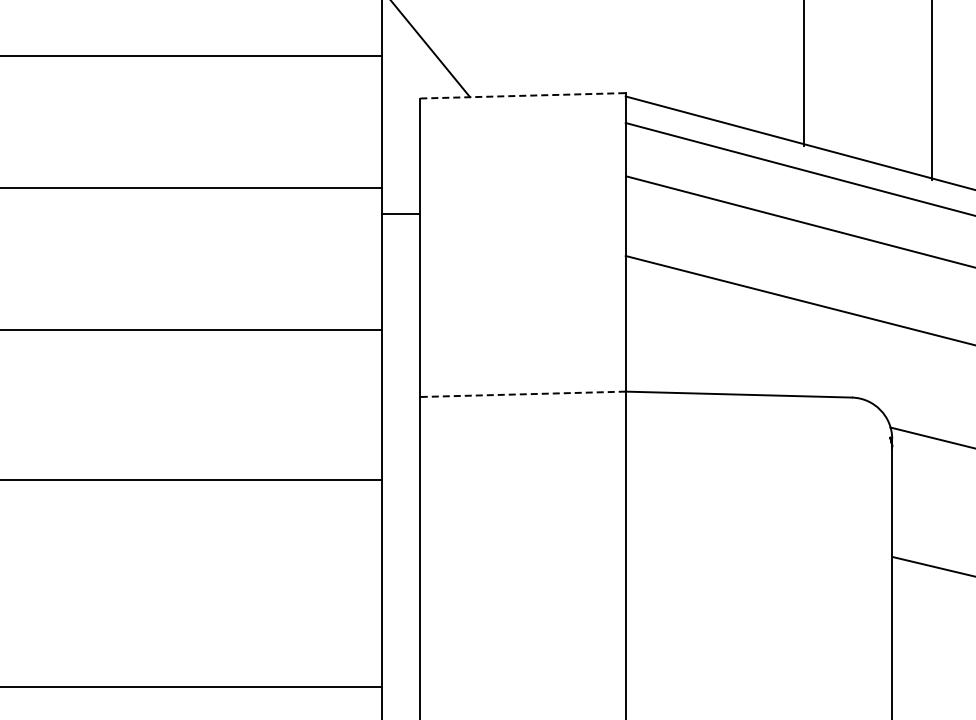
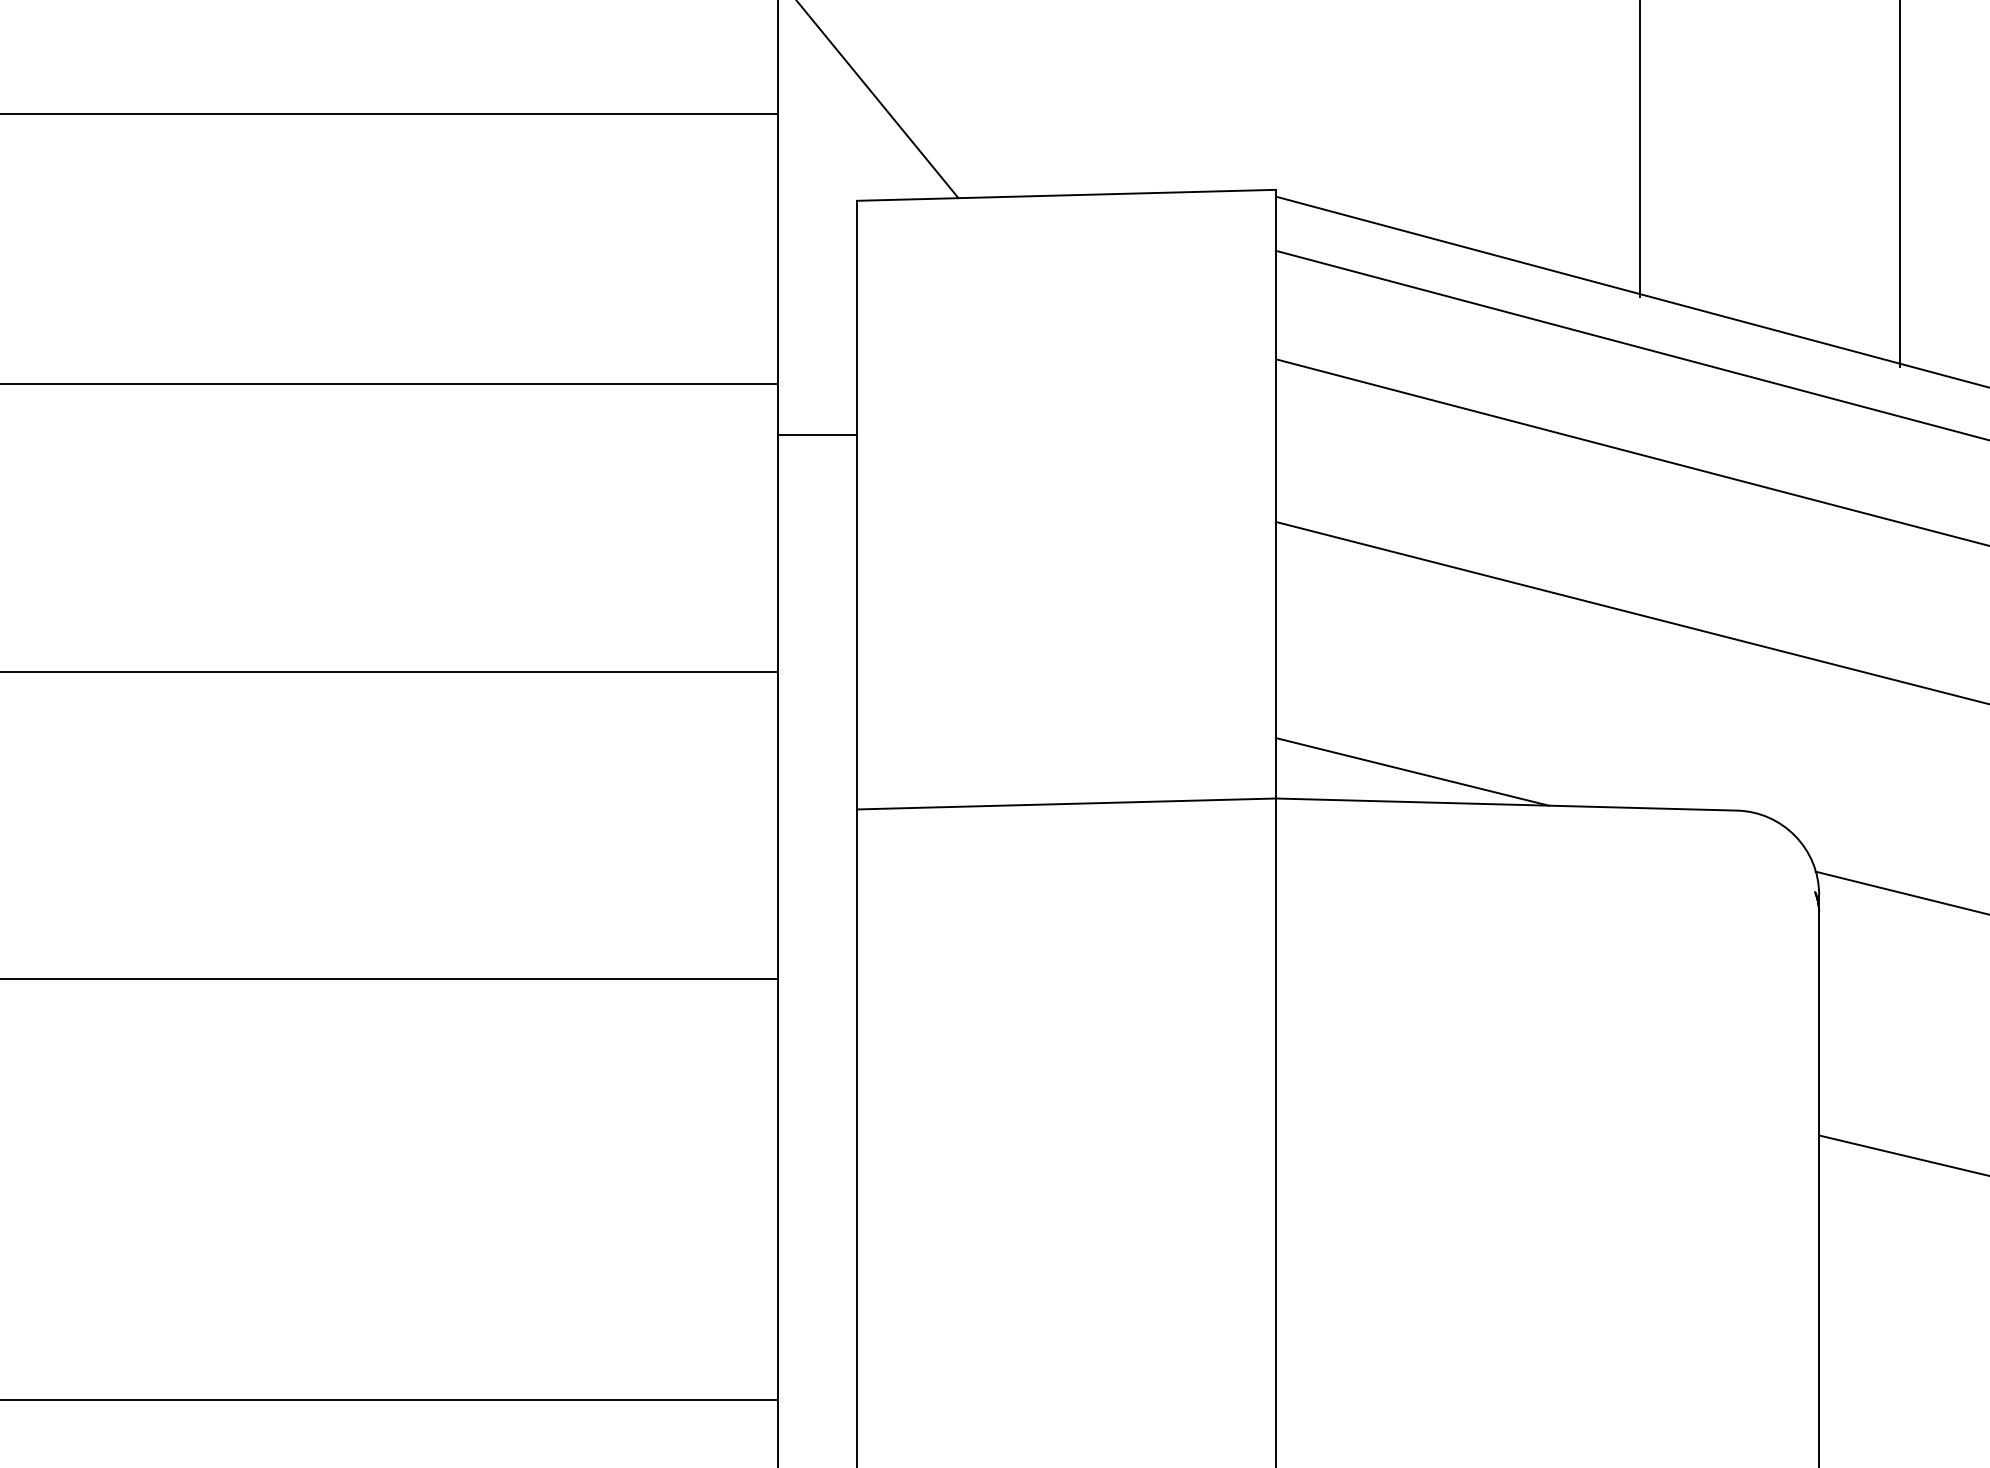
line: (523, 95) -> (1067, 194), dashed -> solid
line: (692, 378) -> (1411, 771), added
line: (523, 394) -> (1067, 804), dashed -> solid

